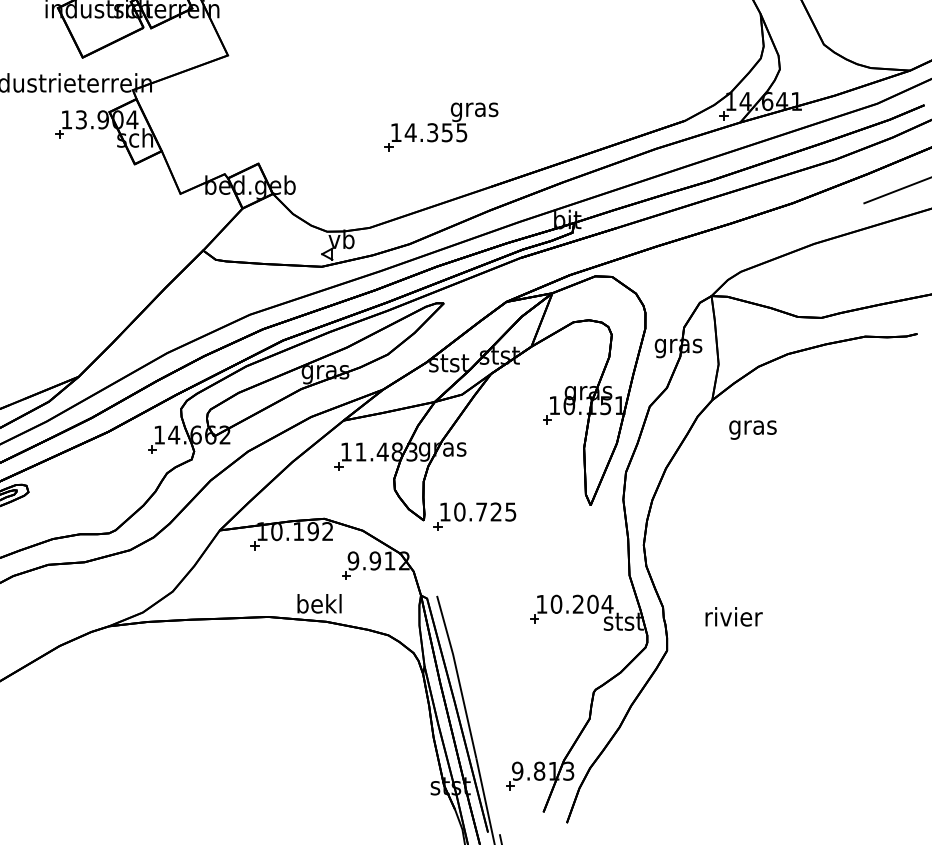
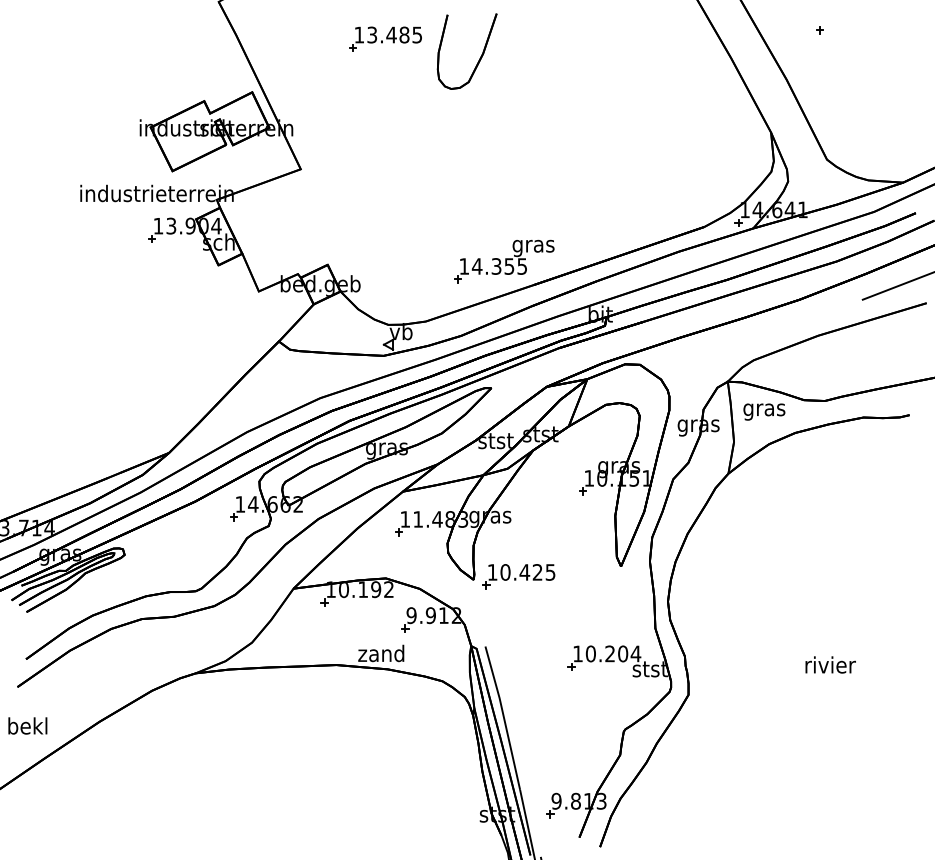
part: (441, 127) -> (504, 261), moved
text: (753, 429) -> (764, 411), moved
text: (481, 512) -> (524, 572), 10.725 -> 10.425
text: (319, 603) -> (381, 653), bekl -> zand
text: (733, 616) -> (830, 664), moved

